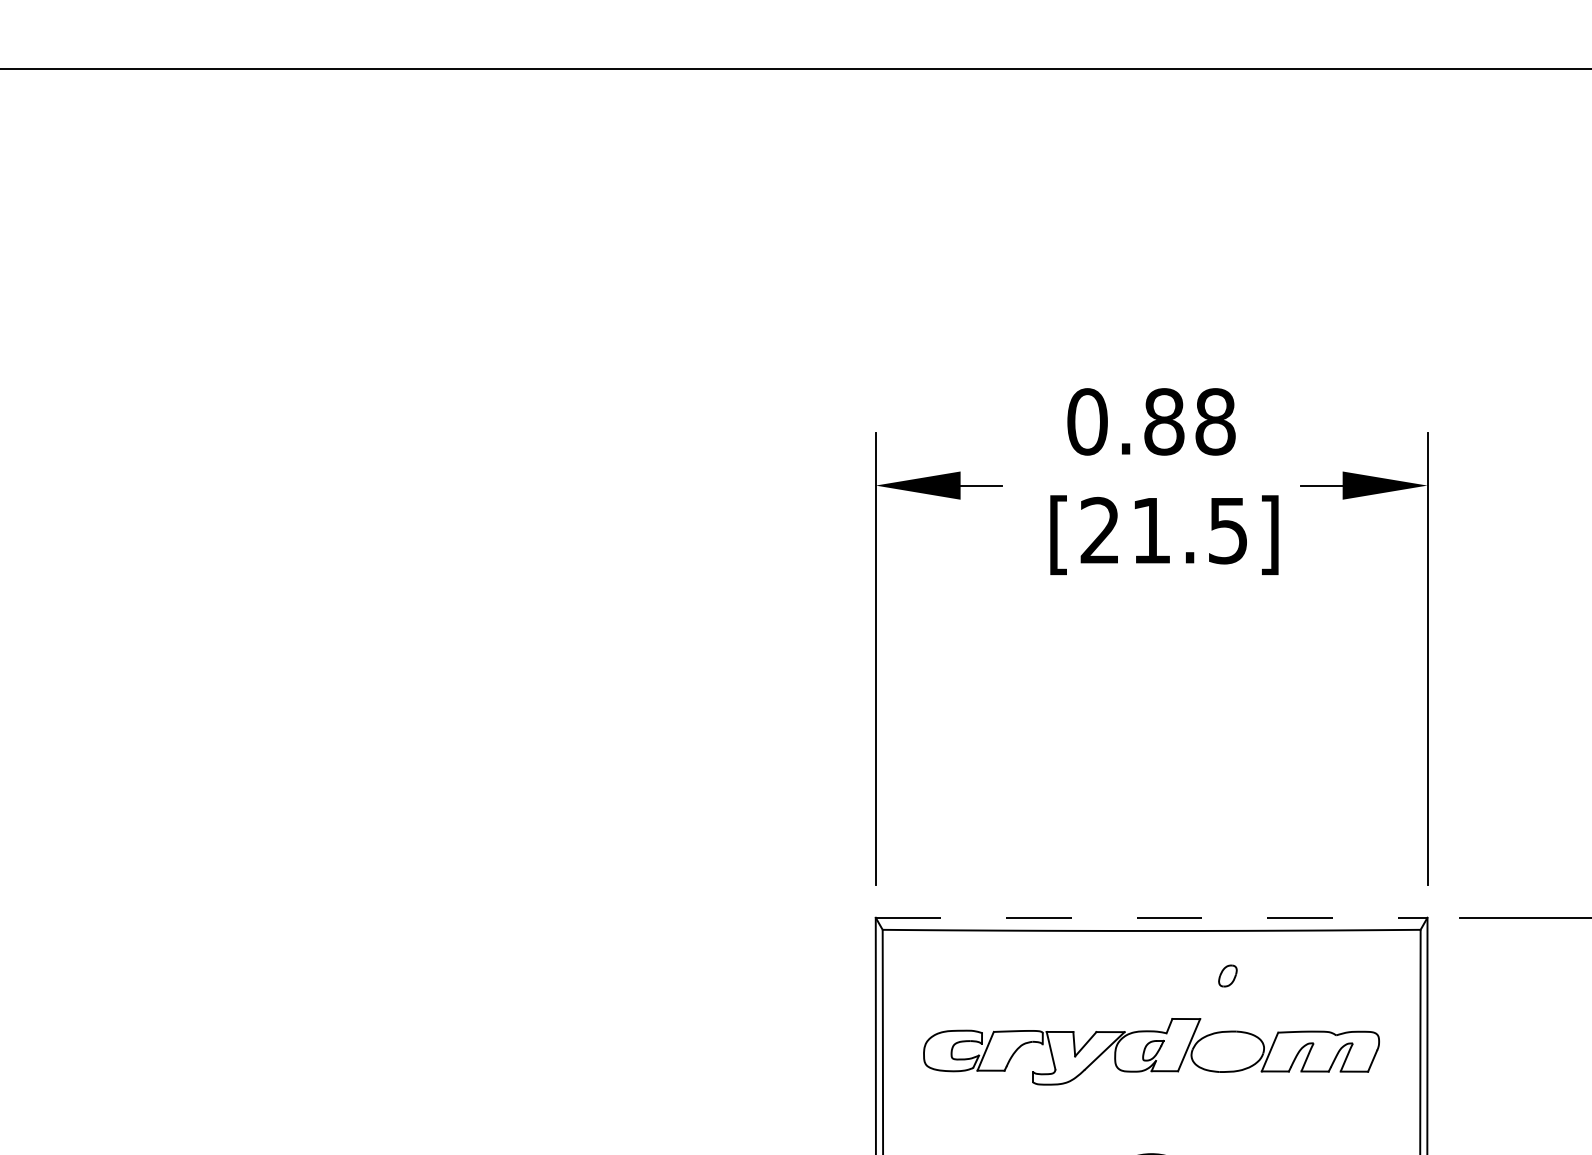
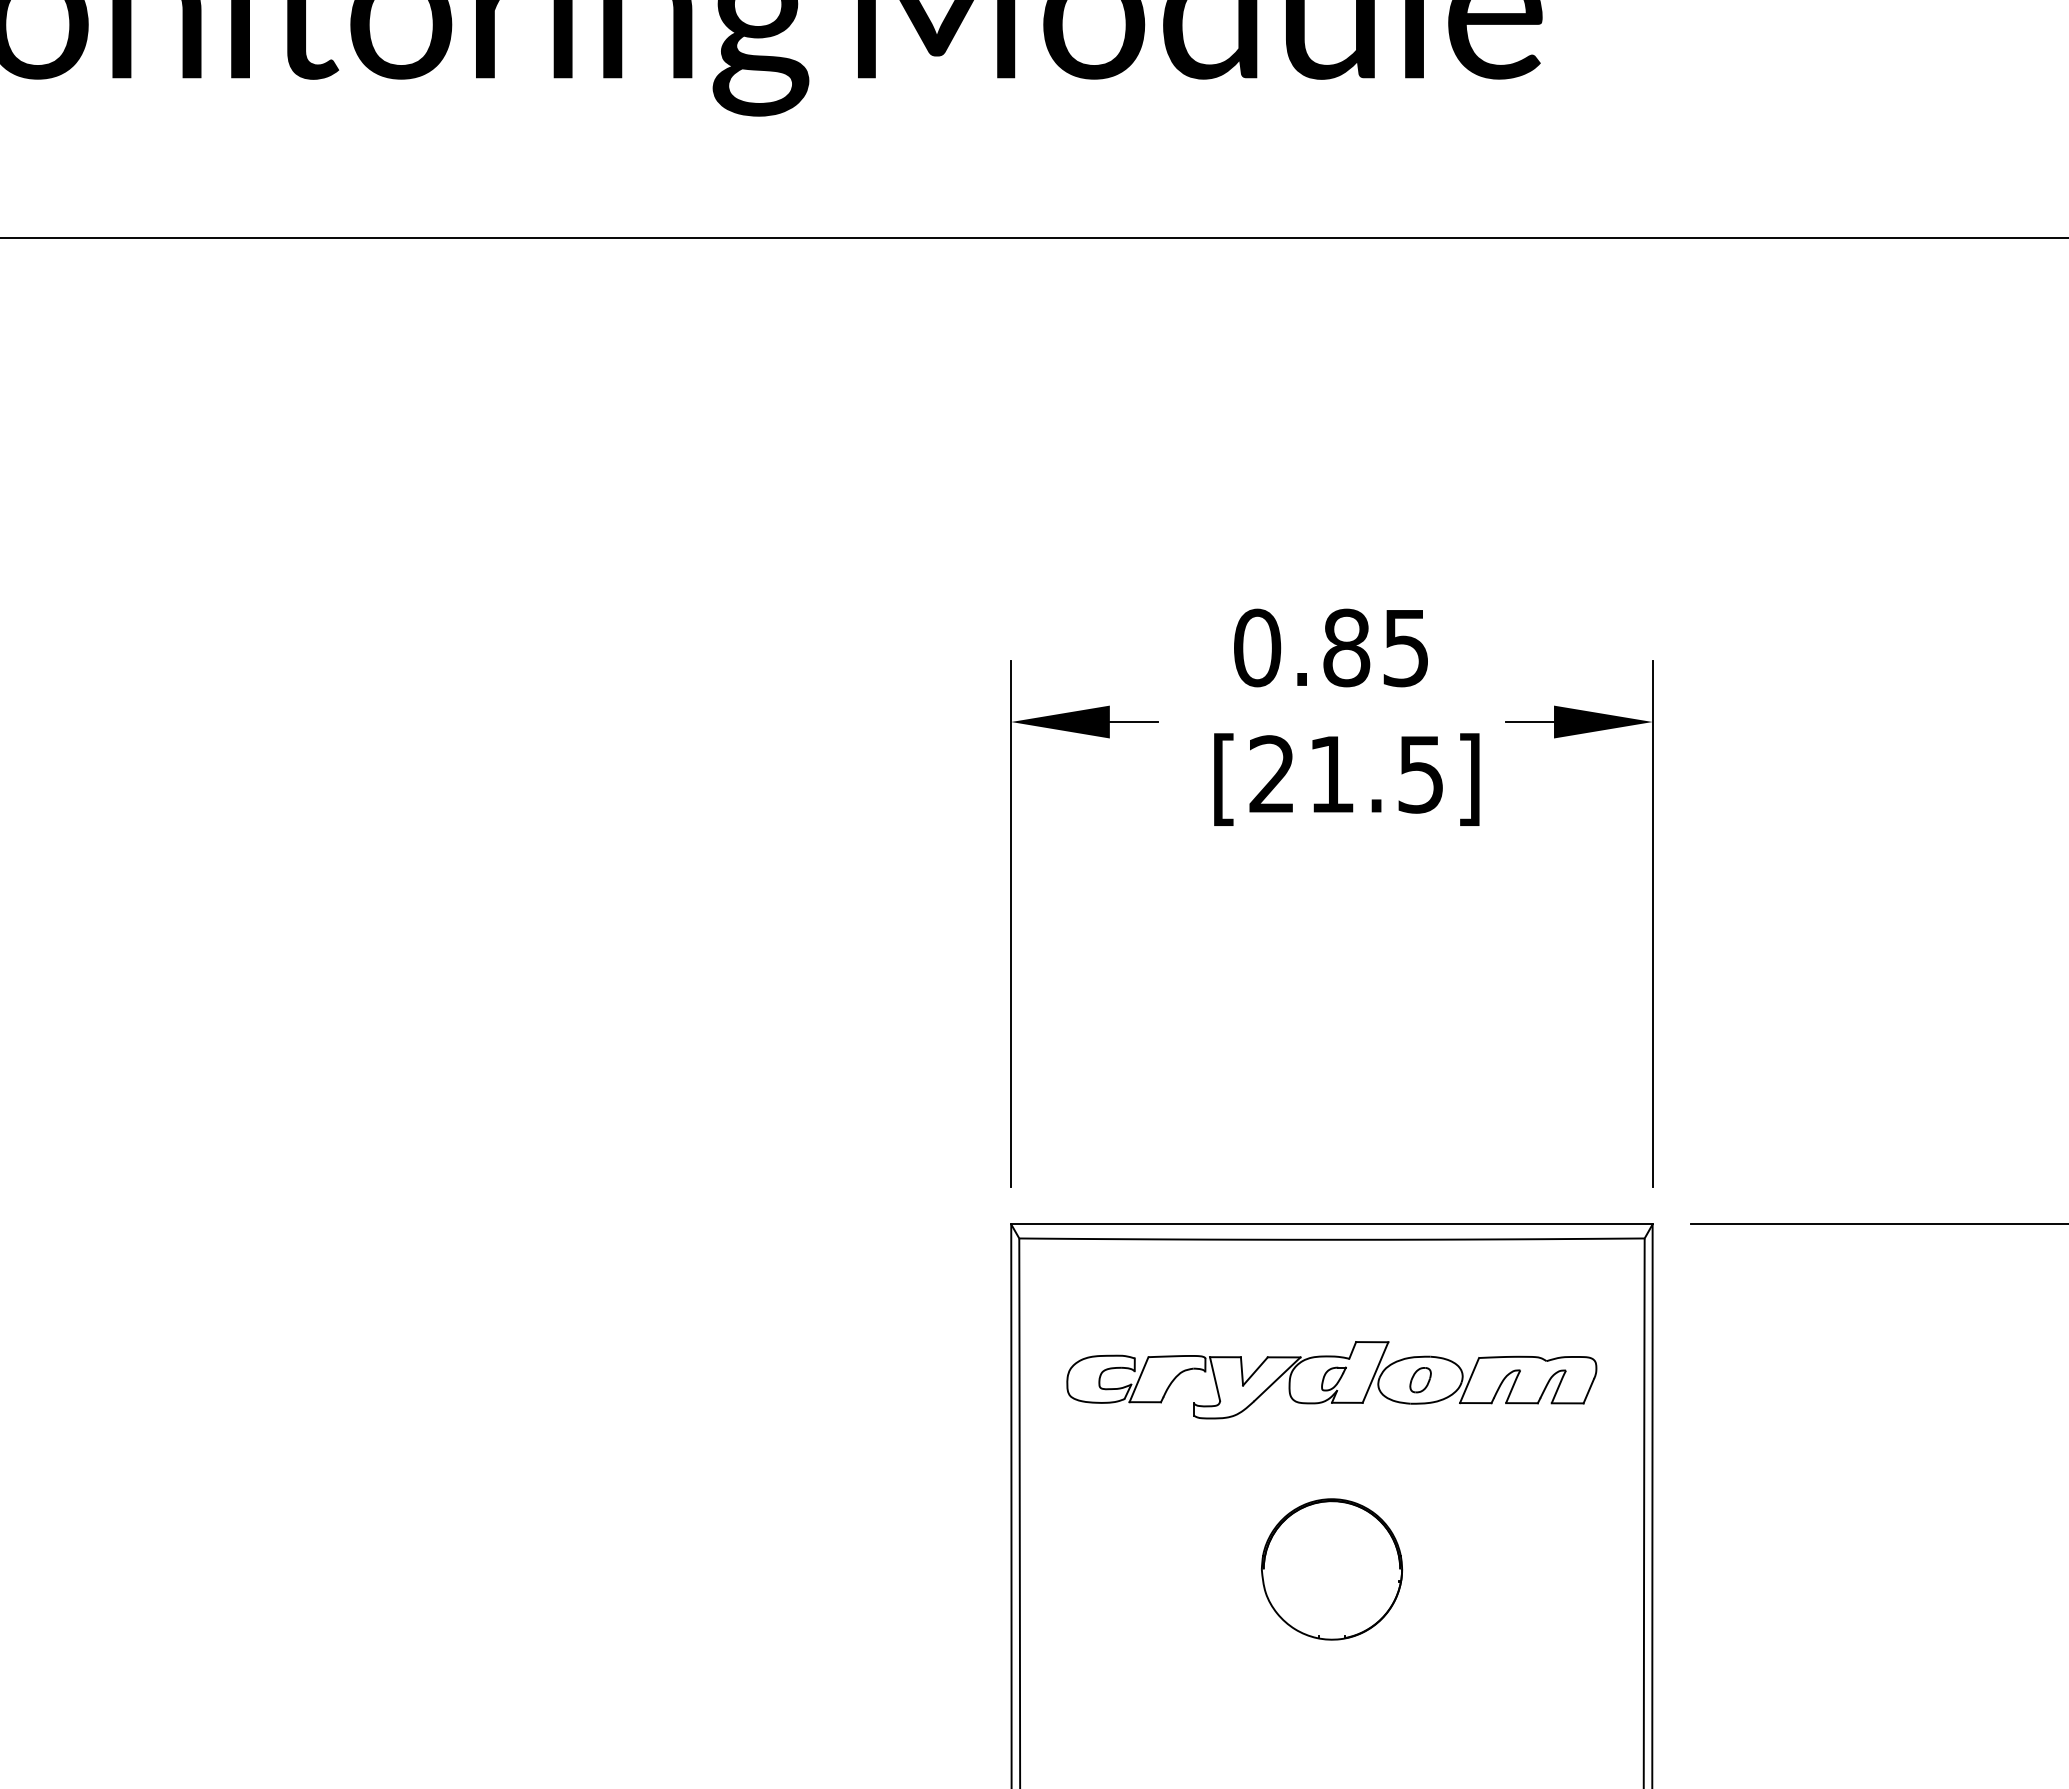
text: (1215, 421) -> (1406, 647), 0.88 -> 0.85
line: (1151, 917) -> (1331, 1224), dashed -> solid
part: (1227, 976) -> (1420, 1380), moved

